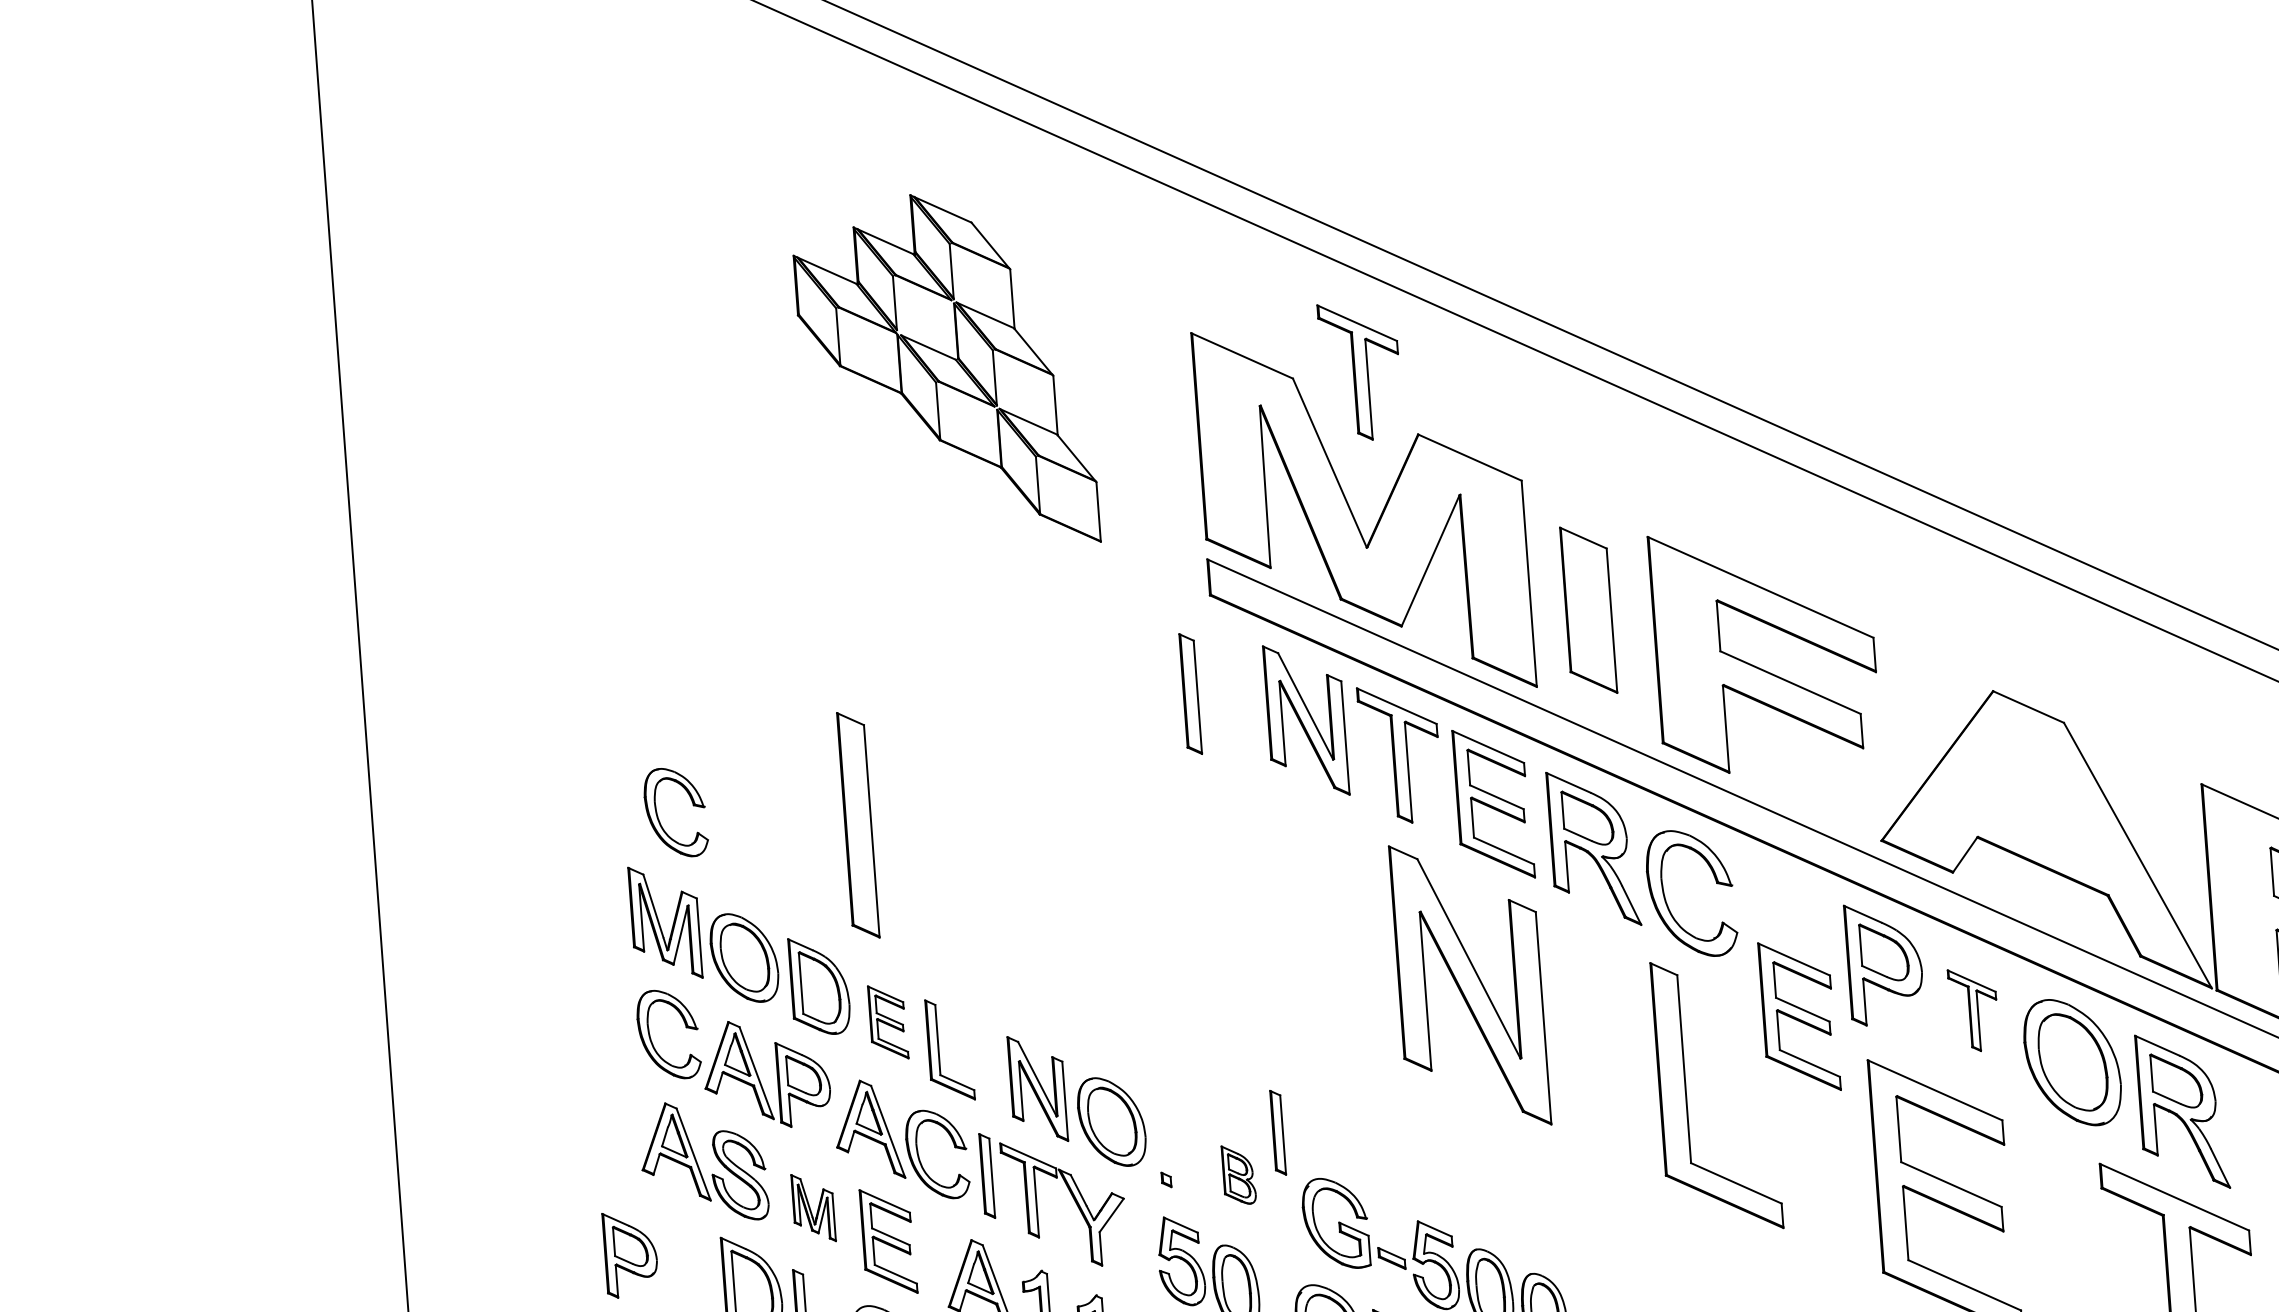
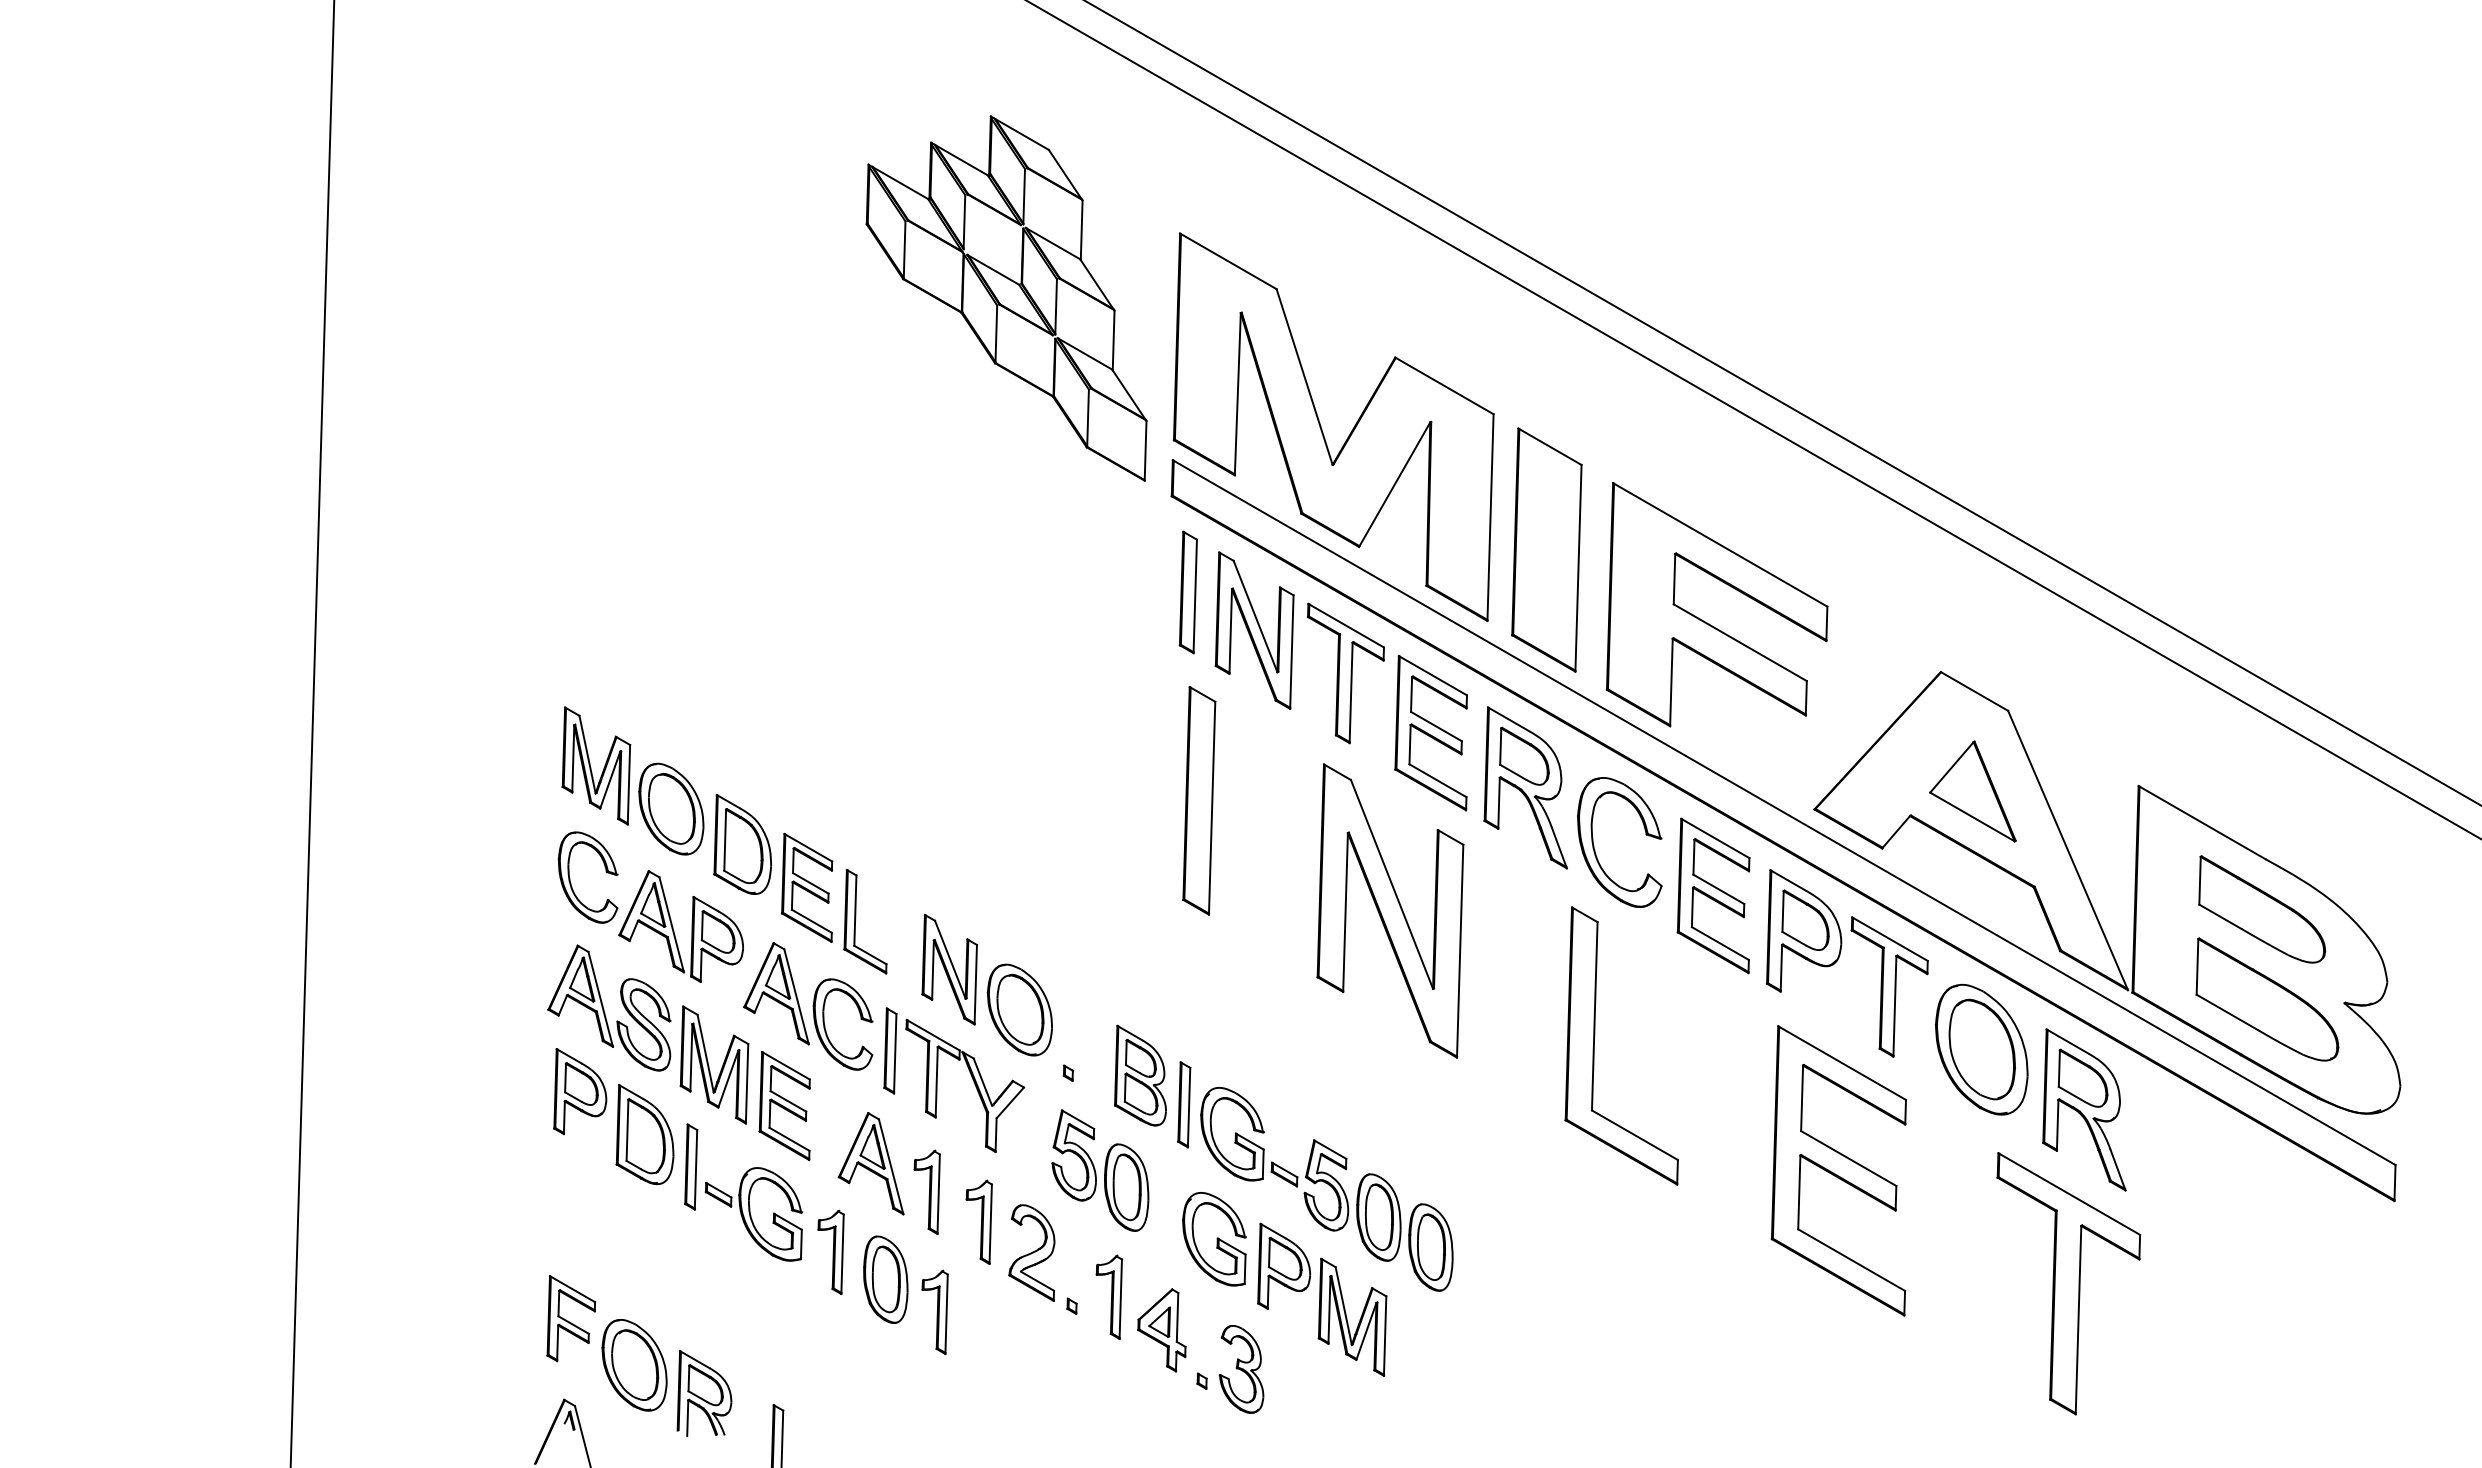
part: (1361, 370) -> (1345, 288), removed
part: (944, 374) -> (1006, 298), moved
part: (1588, 609) -> (1546, 549), size x1.43
part: (1189, 694) -> (1187, 592), moved
part: (2036, 806) -> (1972, 791), added
part: (658, 815) -> (600, 658), removed
part: (858, 824) -> (1199, 800), moved
part: (1974, 1009) -> (1889, 986), size x1.67
part: (1798, 1016) -> (1713, 895), moved
part: (887, 1021) -> (807, 887), size x1.43
part: (1278, 1132) -> (1184, 1104), moved
part: (1238, 1174) -> (1140, 1075), size x1.67
part: (813, 1207) -> (714, 1064), size x1.67
part: (630, 1253) -> (580, 1091), moved

